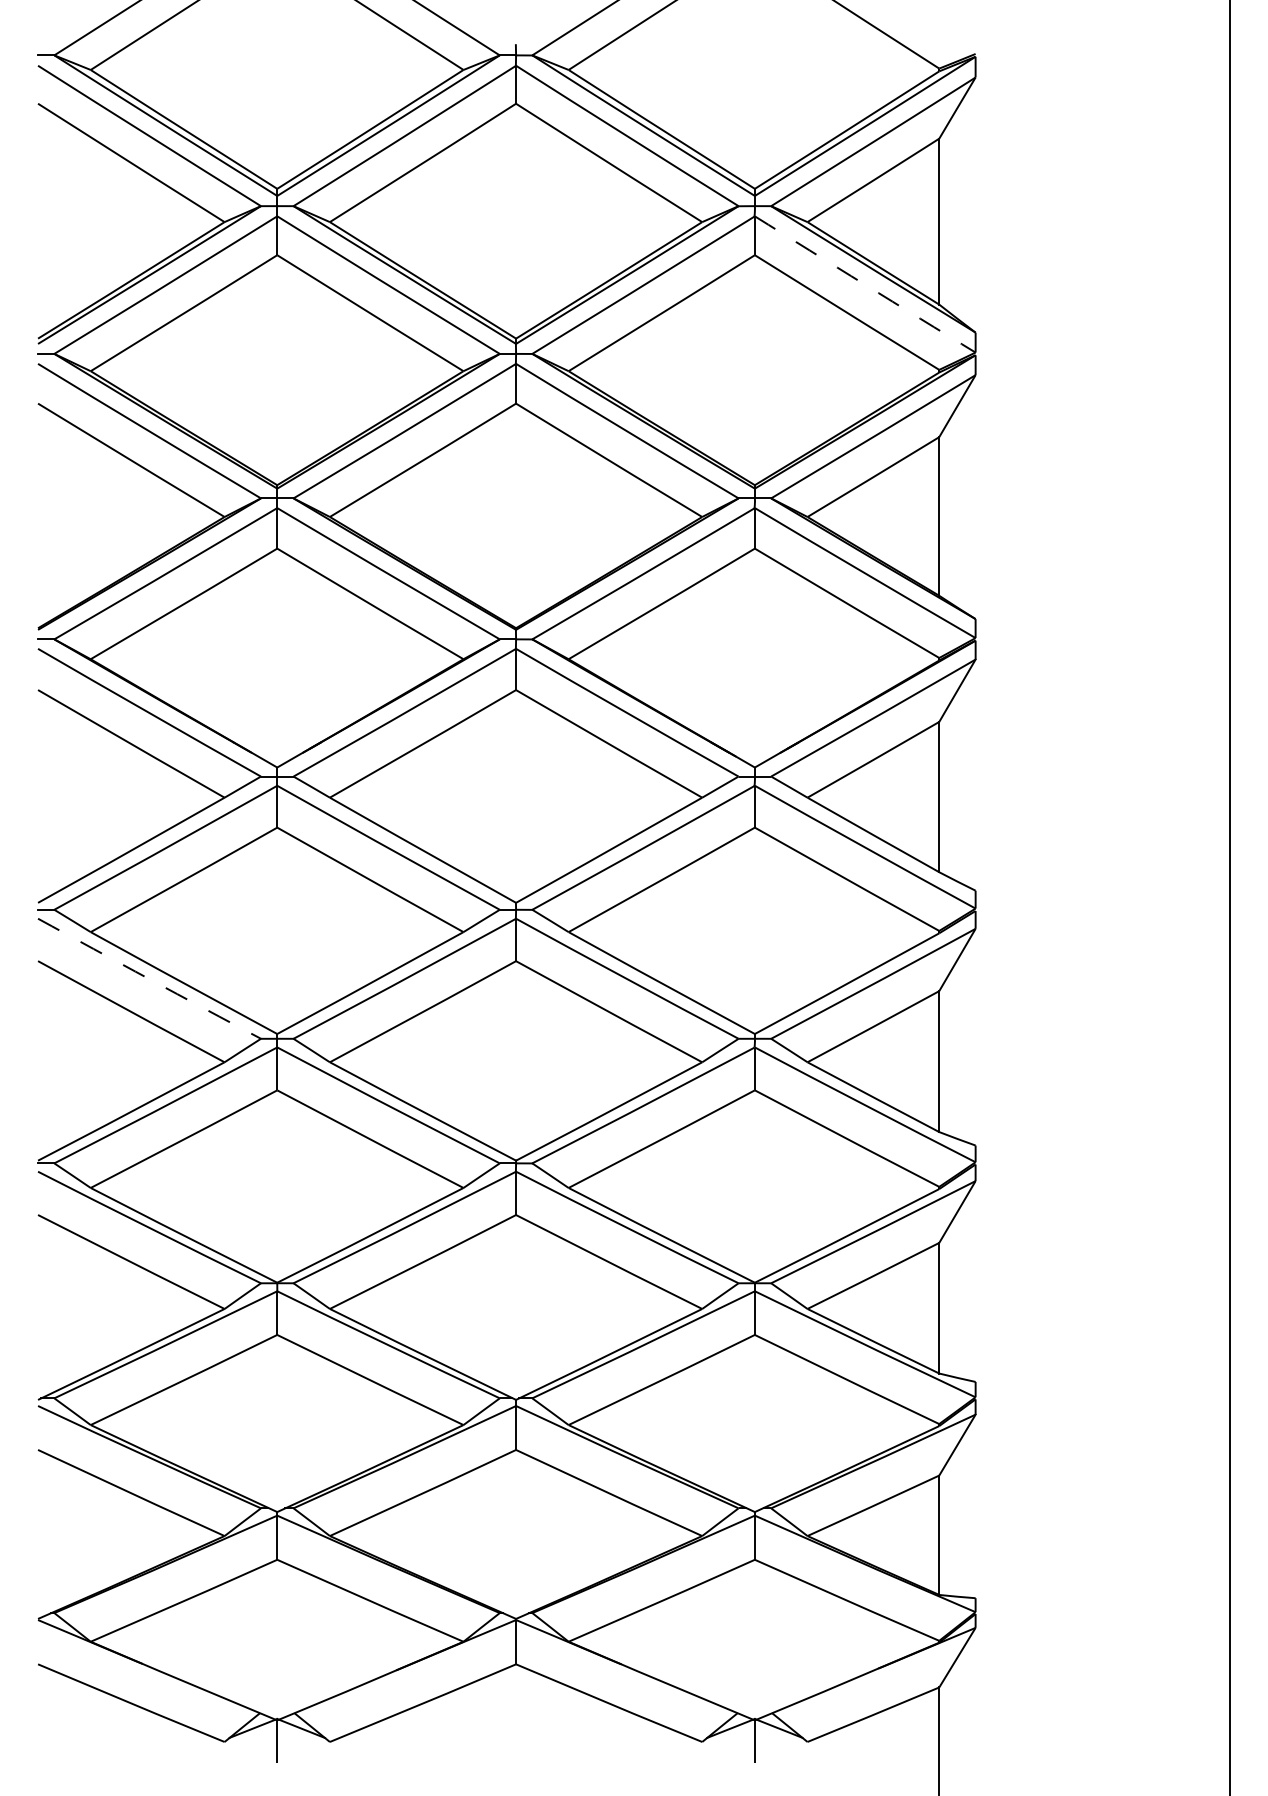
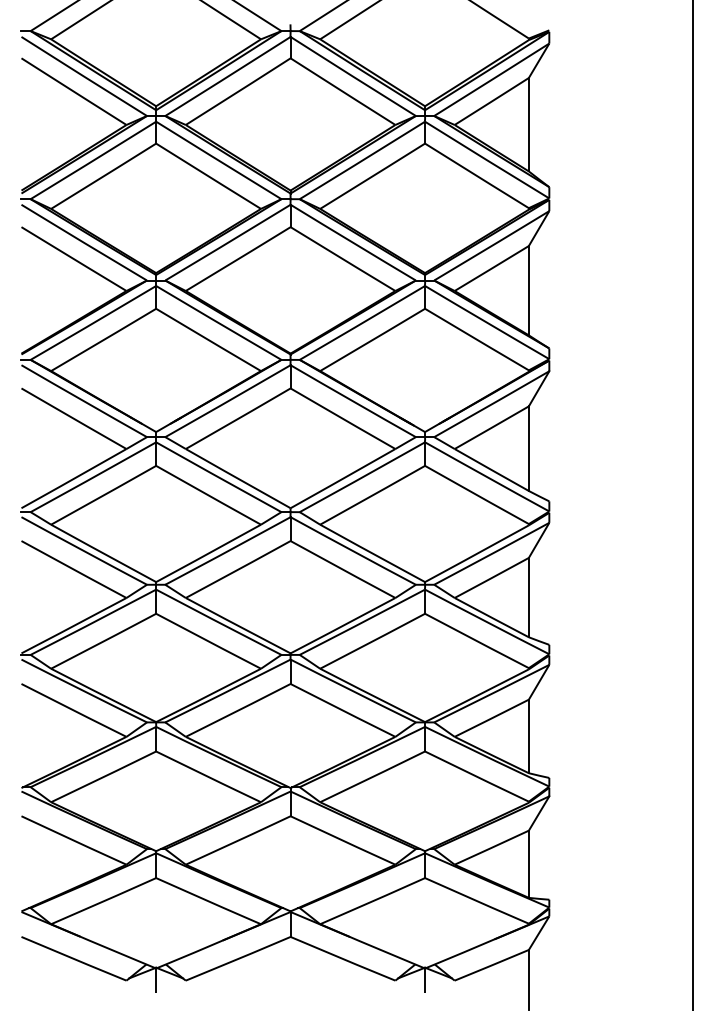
arc: (865, 285) -> (487, 160), dashed -> solid
arc: (149, 979) -> (84, 551), dashed -> solid

